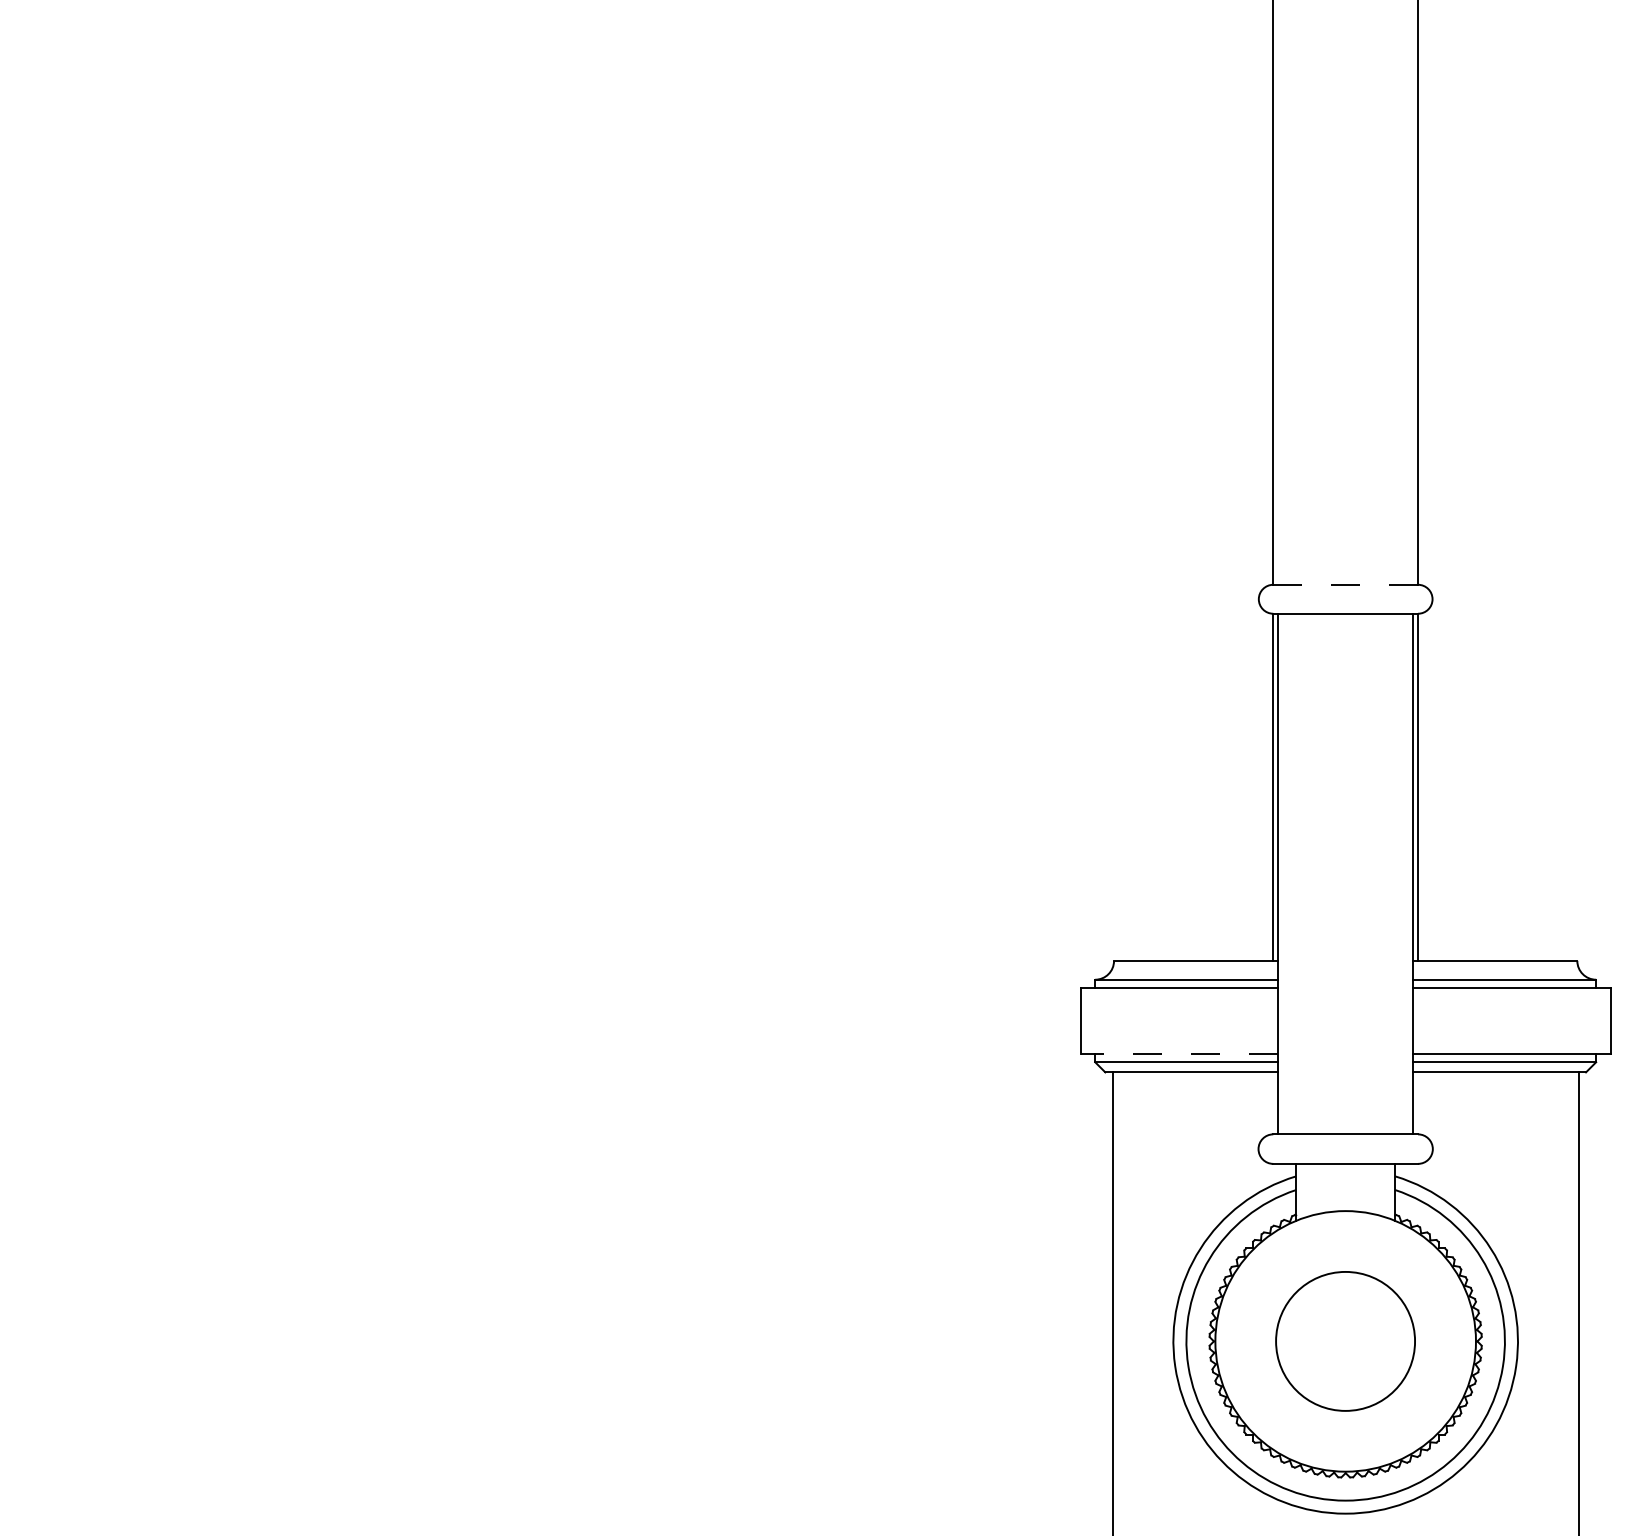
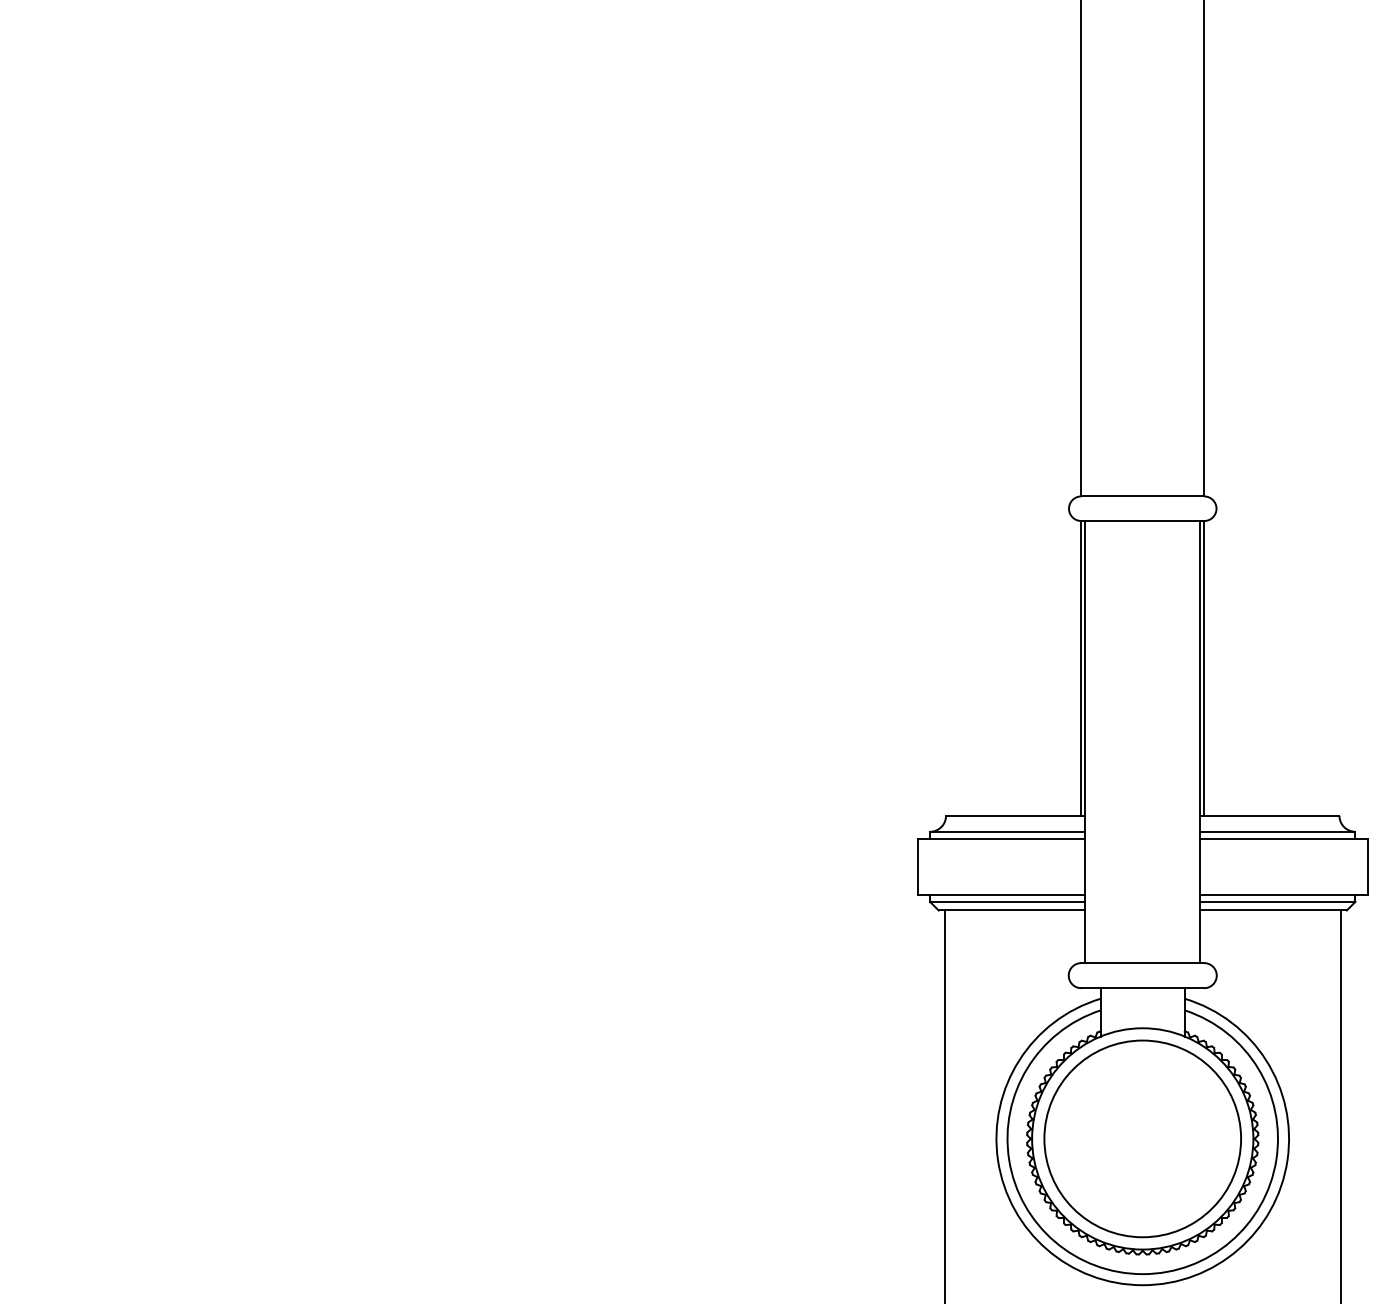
line: (1346, 584) -> (1143, 496), dashed -> solid
line: (1179, 1053) -> (1001, 894), dashed -> solid
circle: (1345, 1340) -> (1142, 1138), size x1.67

